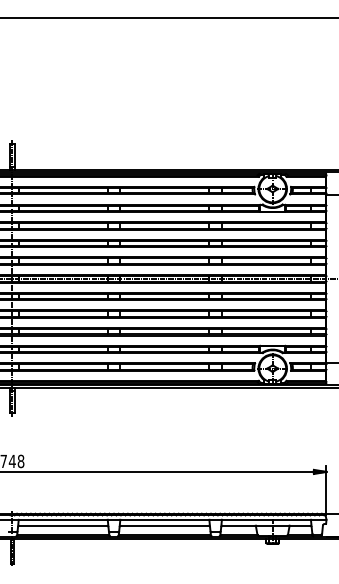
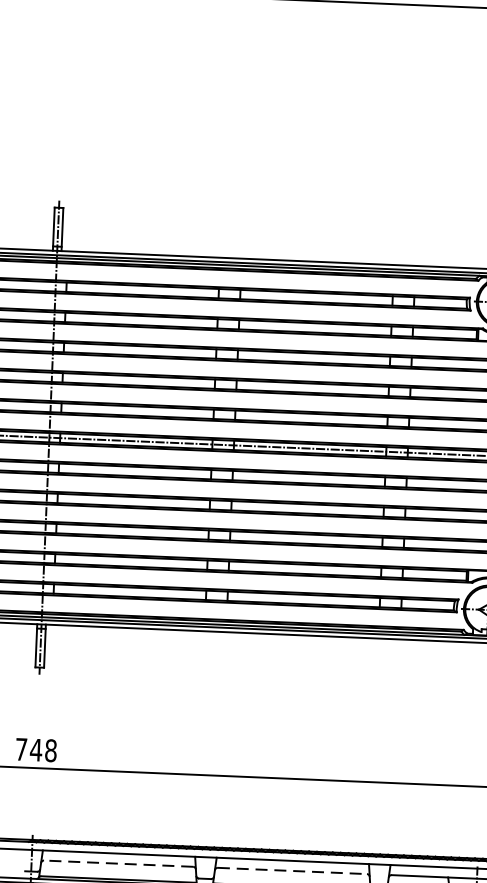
line: (63, 525) -> (119, 863), solid -> dashed
line: (164, 525) -> (291, 870), solid -> dashed

